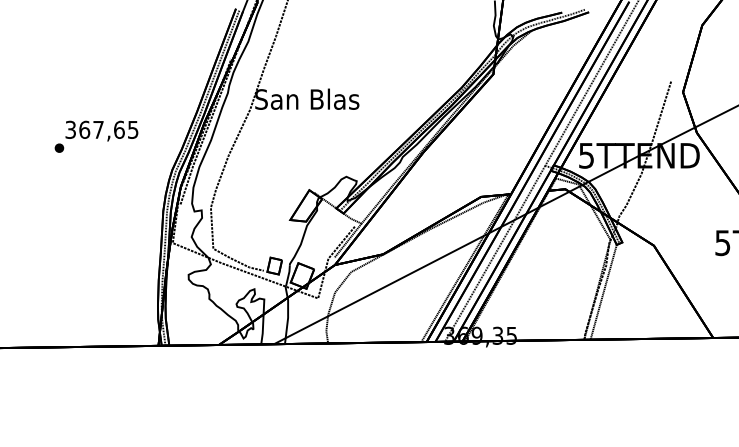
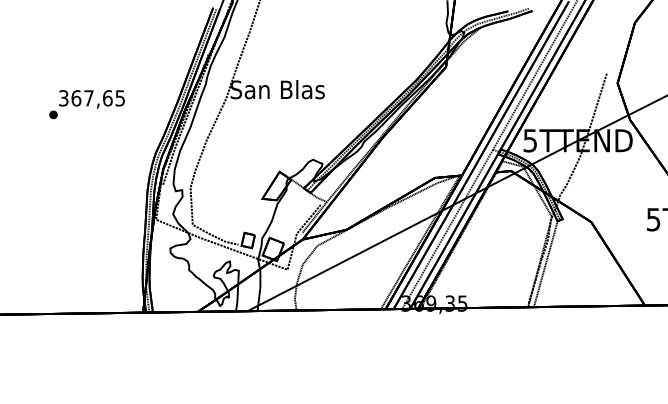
text: (95, 136) -> (86, 104), moved

